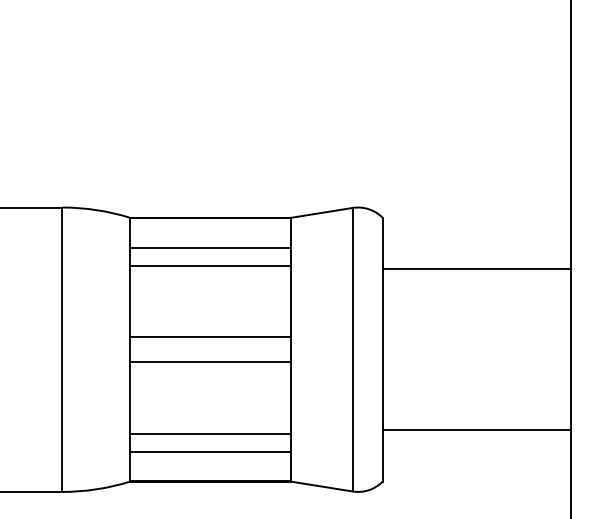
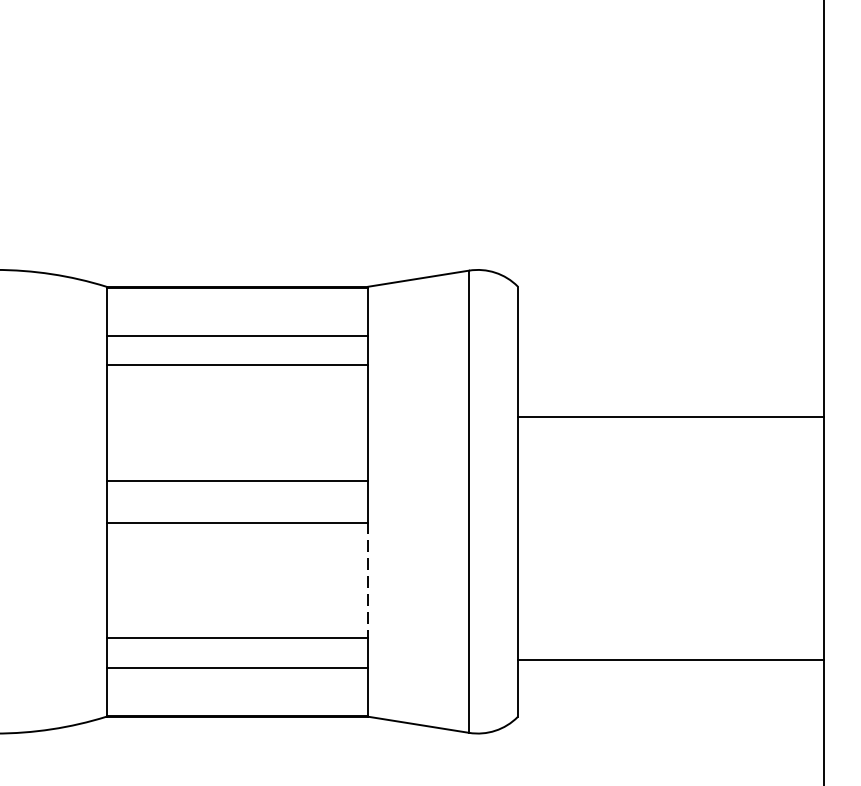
line: (476, 269) -> (670, 416), moved
line: (290, 398) -> (367, 581), solid -> dashed
line: (476, 430) -> (670, 661), moved

